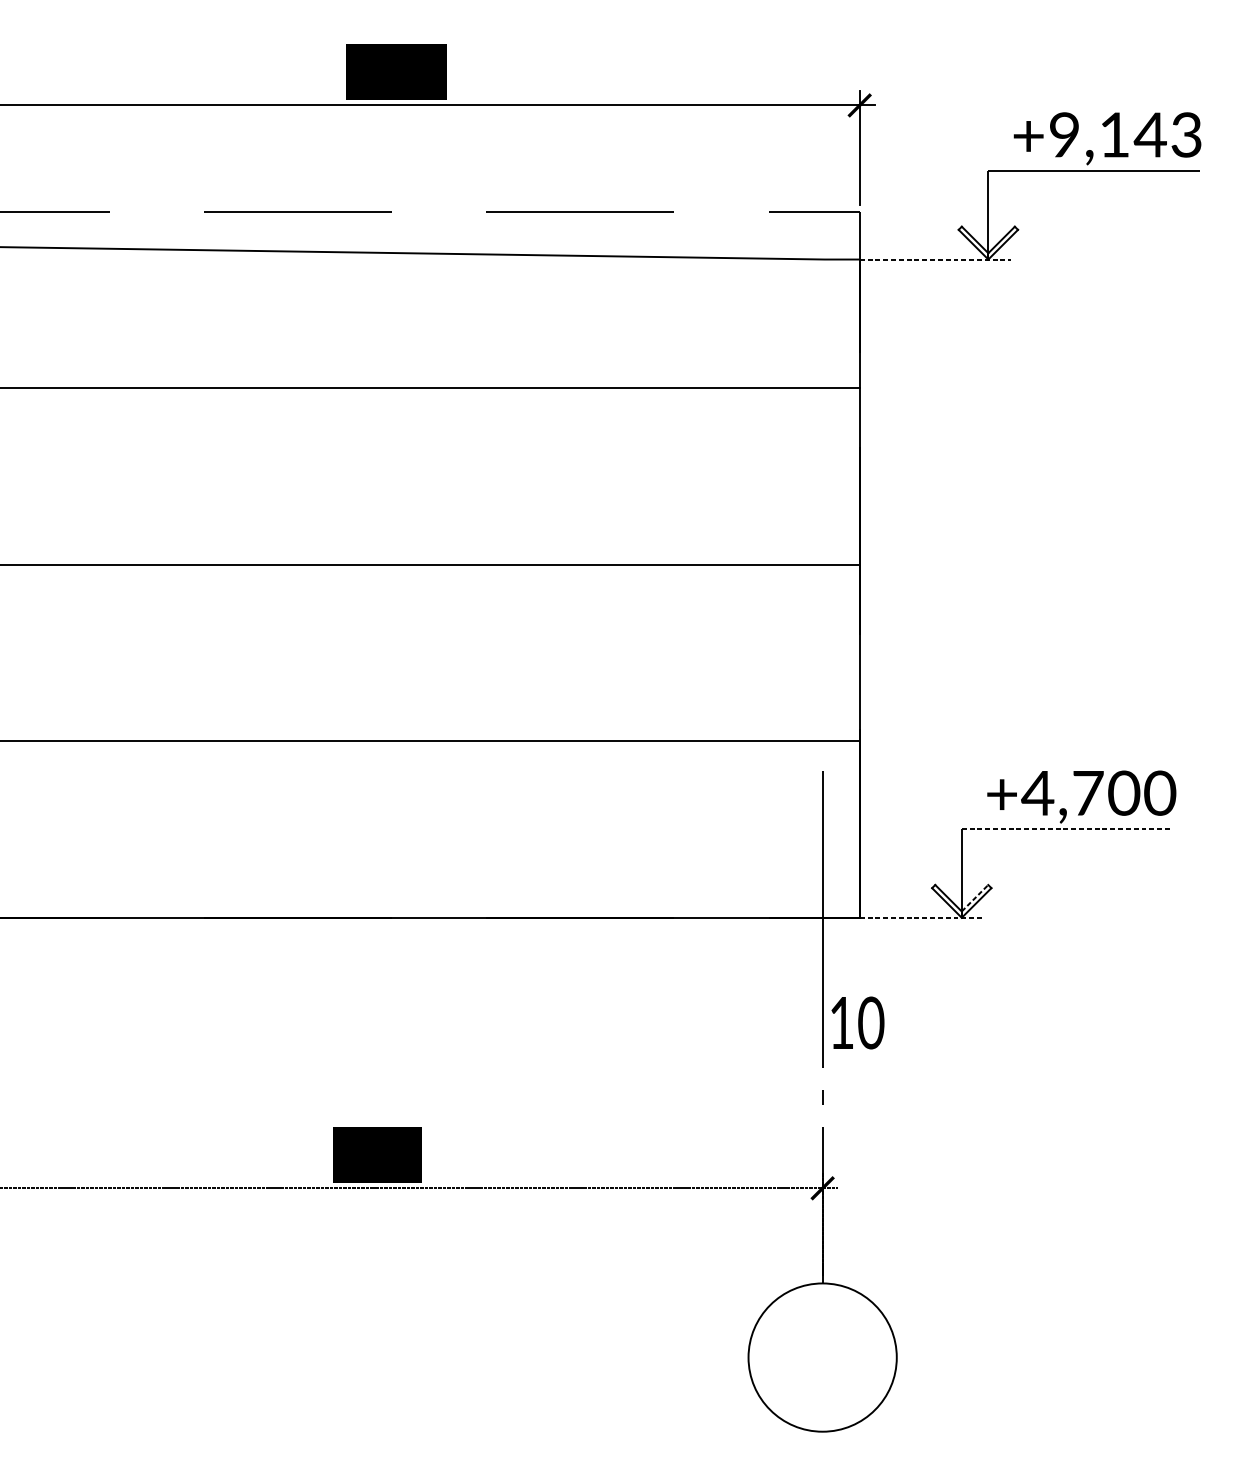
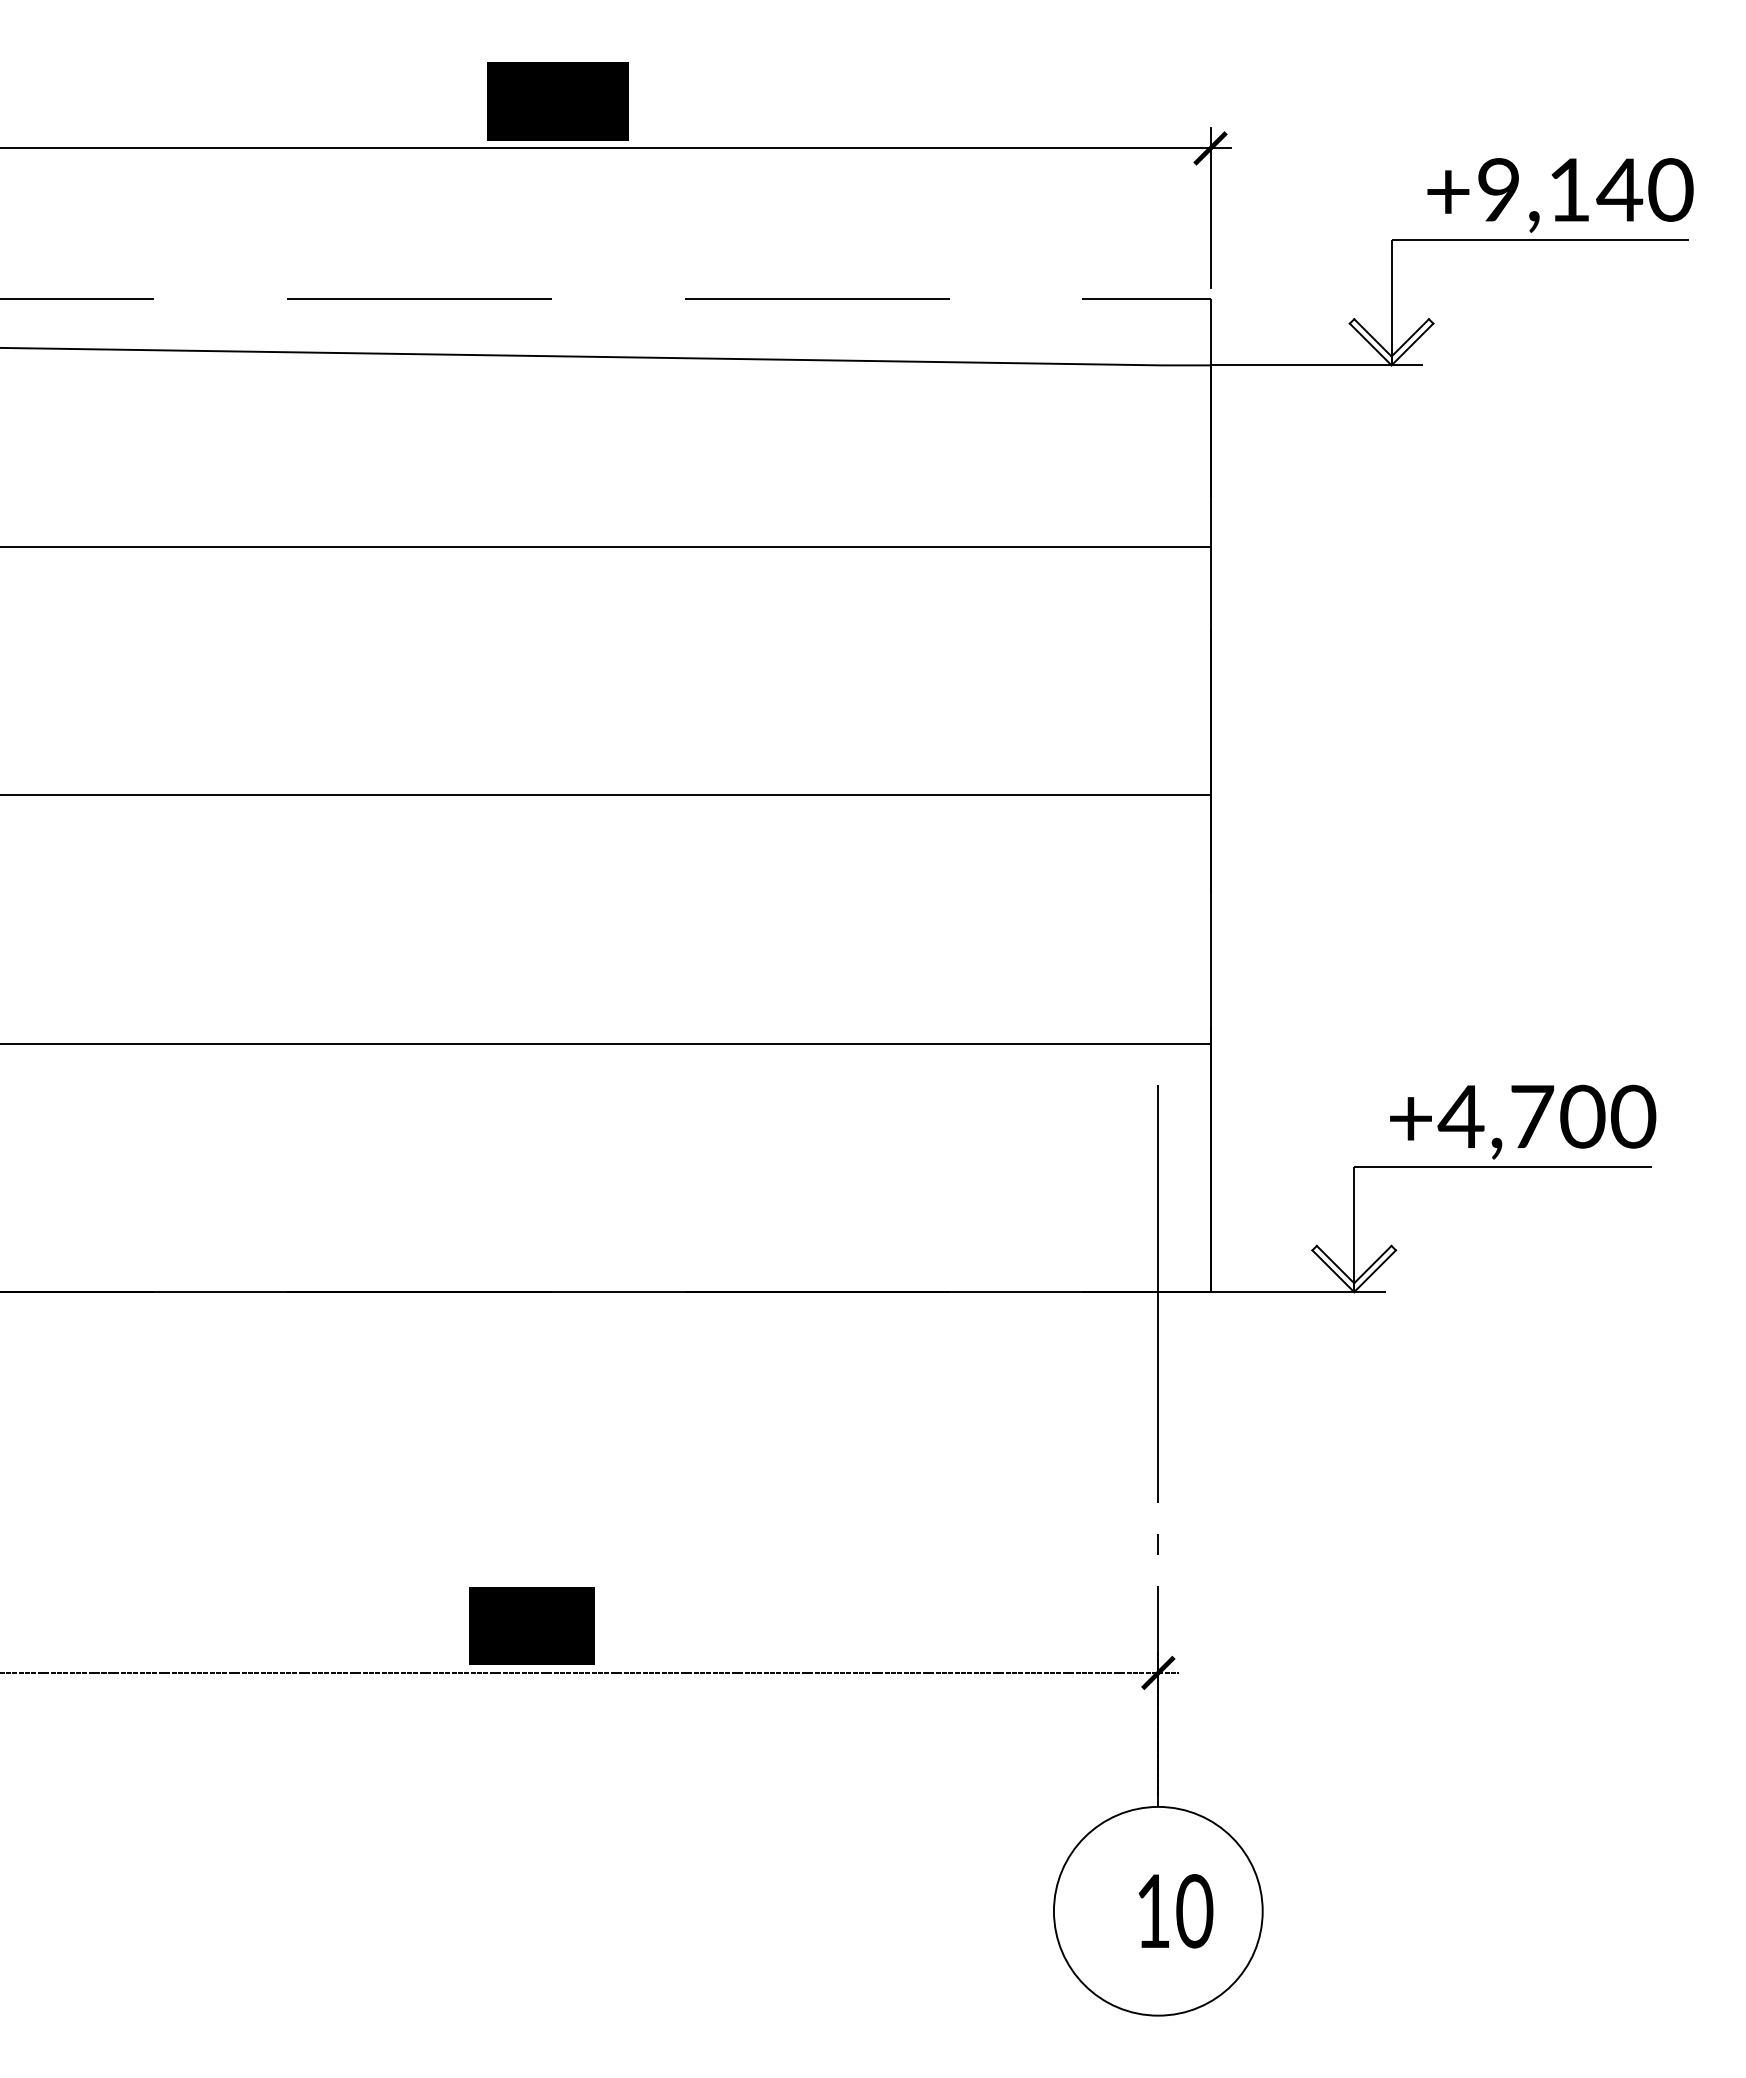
text: (1186, 134) -> (1670, 189), +9,143 -> +9,140
line: (935, 259) -> (1317, 365), dashed -> solid
line: (1067, 828) -> (1502, 1166), dashed -> solid
line: (975, 898) -> (1373, 1264), dashed -> solid
line: (922, 918) -> (1298, 1292), dashed -> solid
text: (857, 1023) -> (1175, 1911), moved

